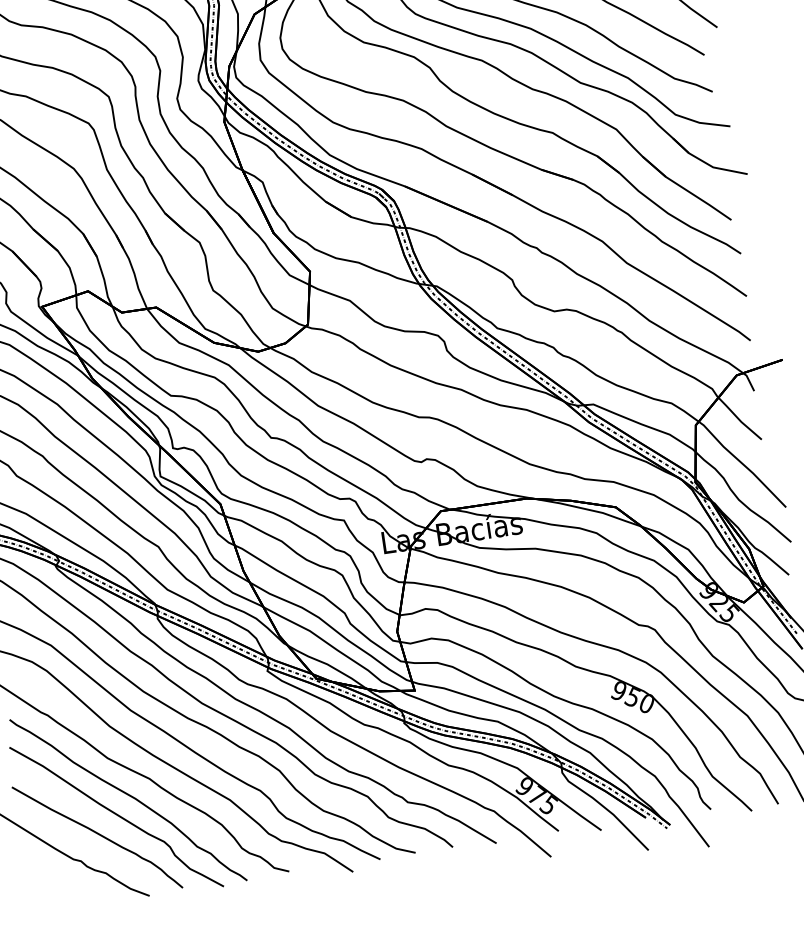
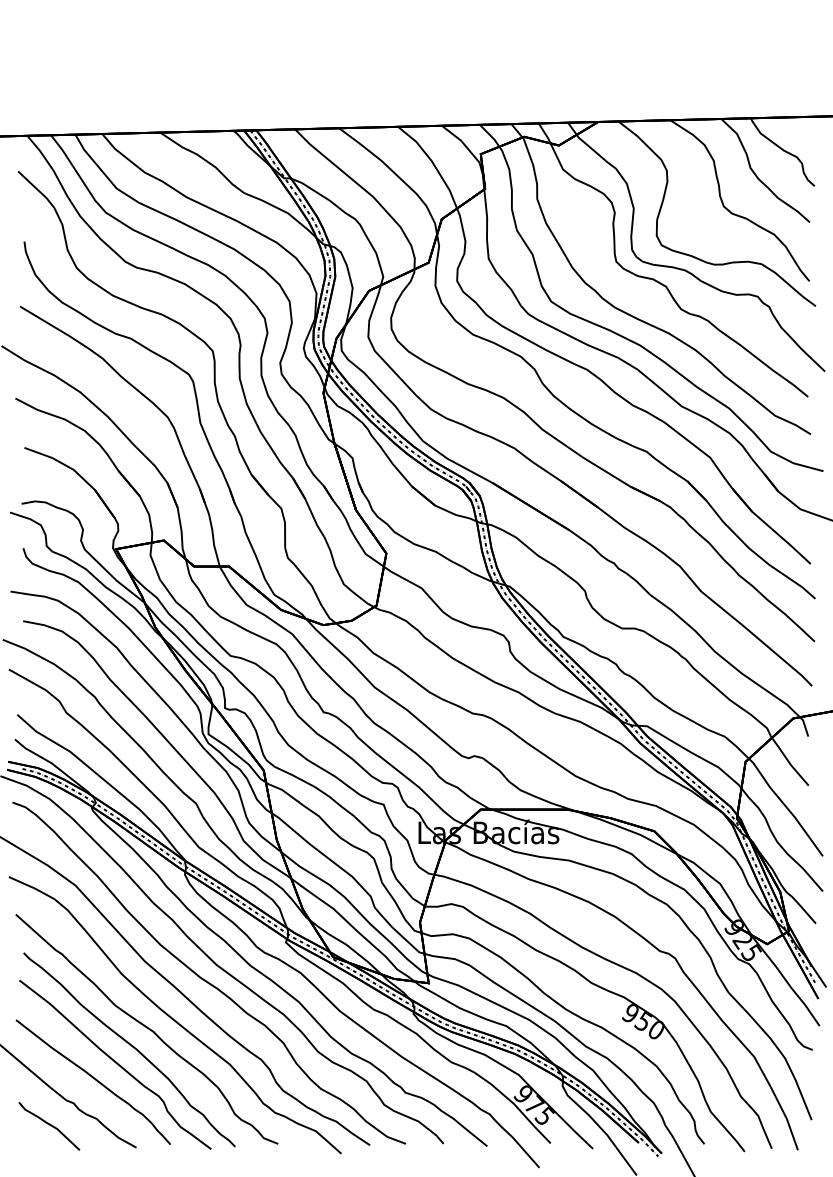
curve: (60, 886) -> (49, 1125), added

